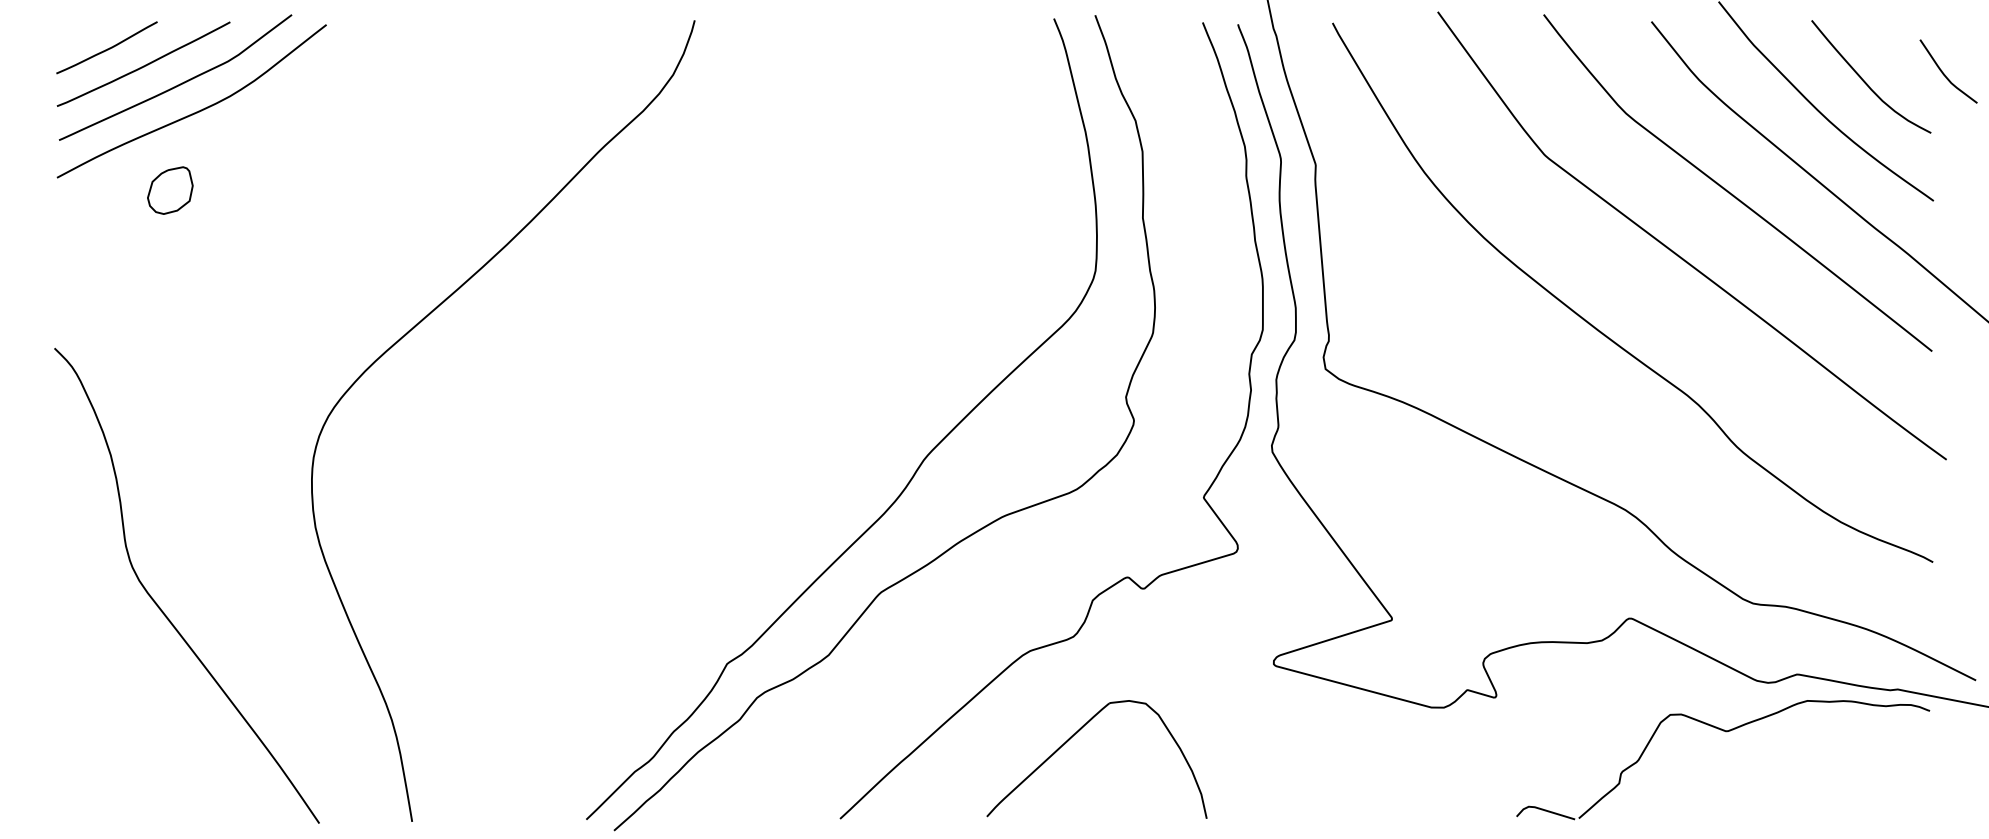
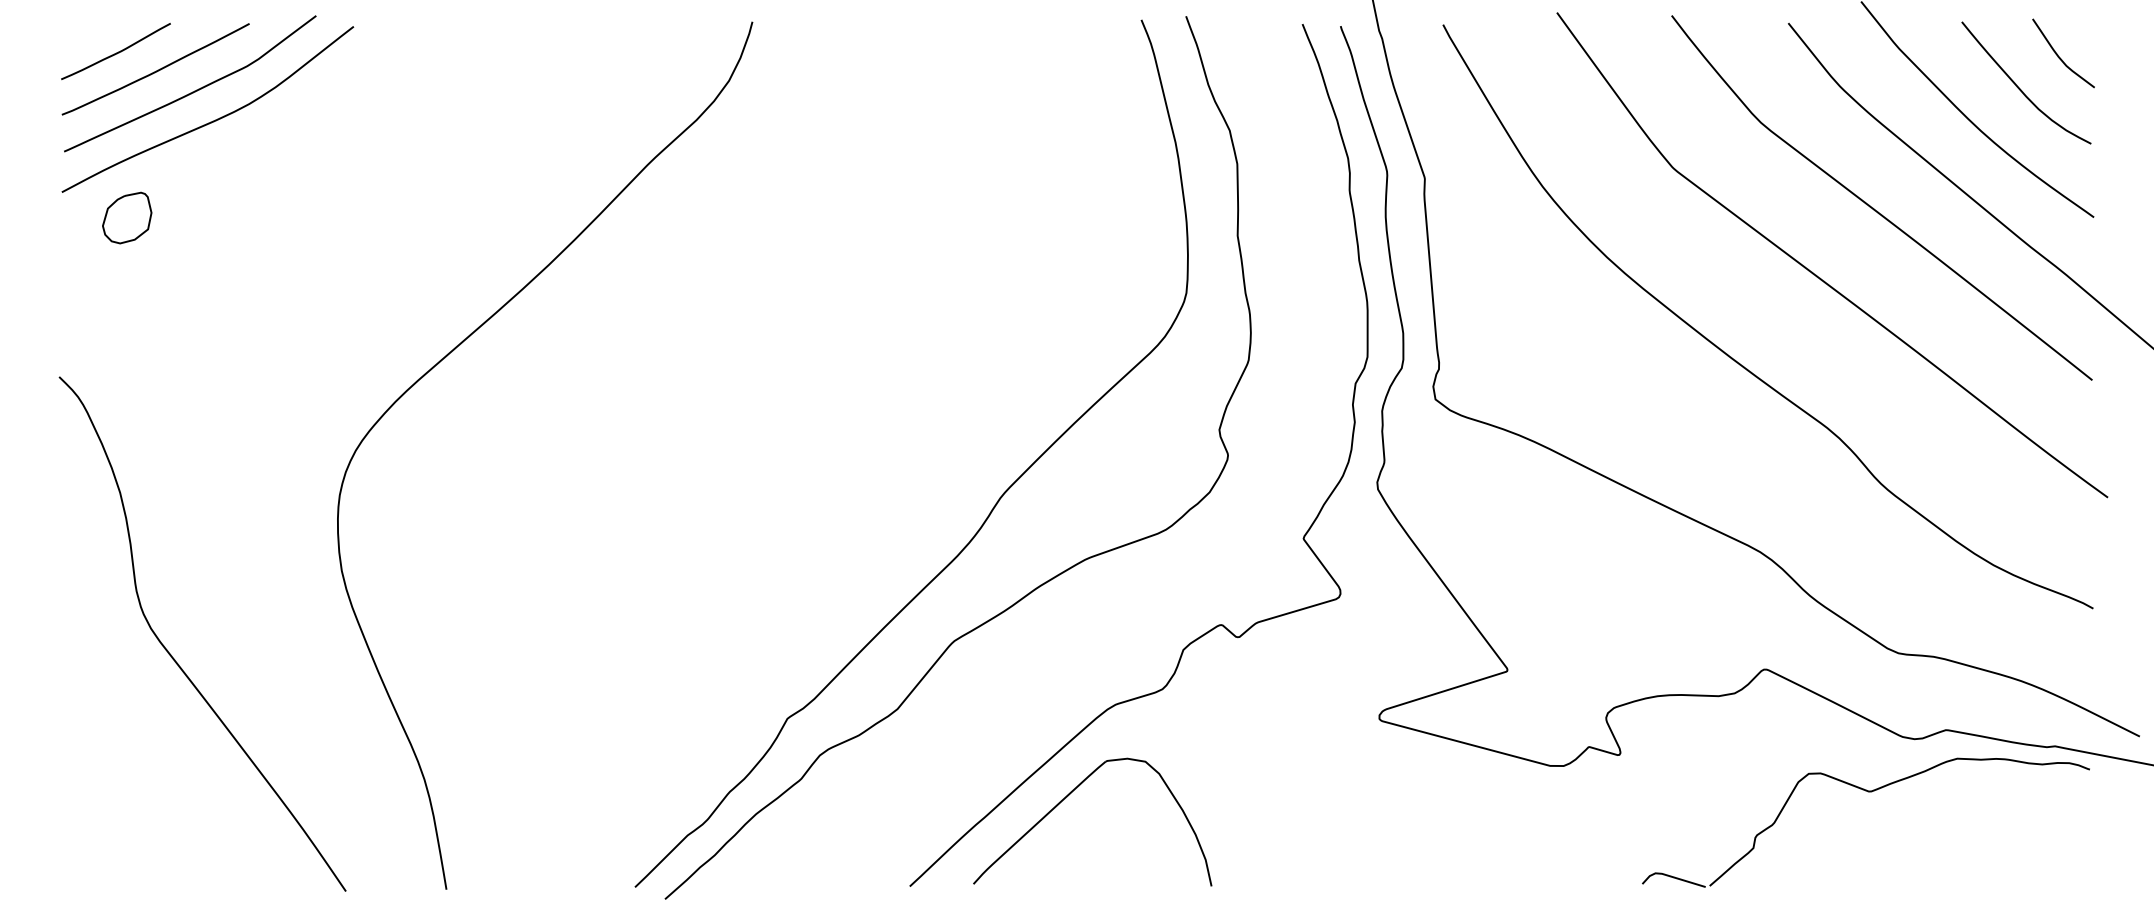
curve: (1945, 74) -> (2060, 56), moved
part: (170, 190) -> (127, 217), moved
part: (1077, 733) -> (1071, 793), moved

